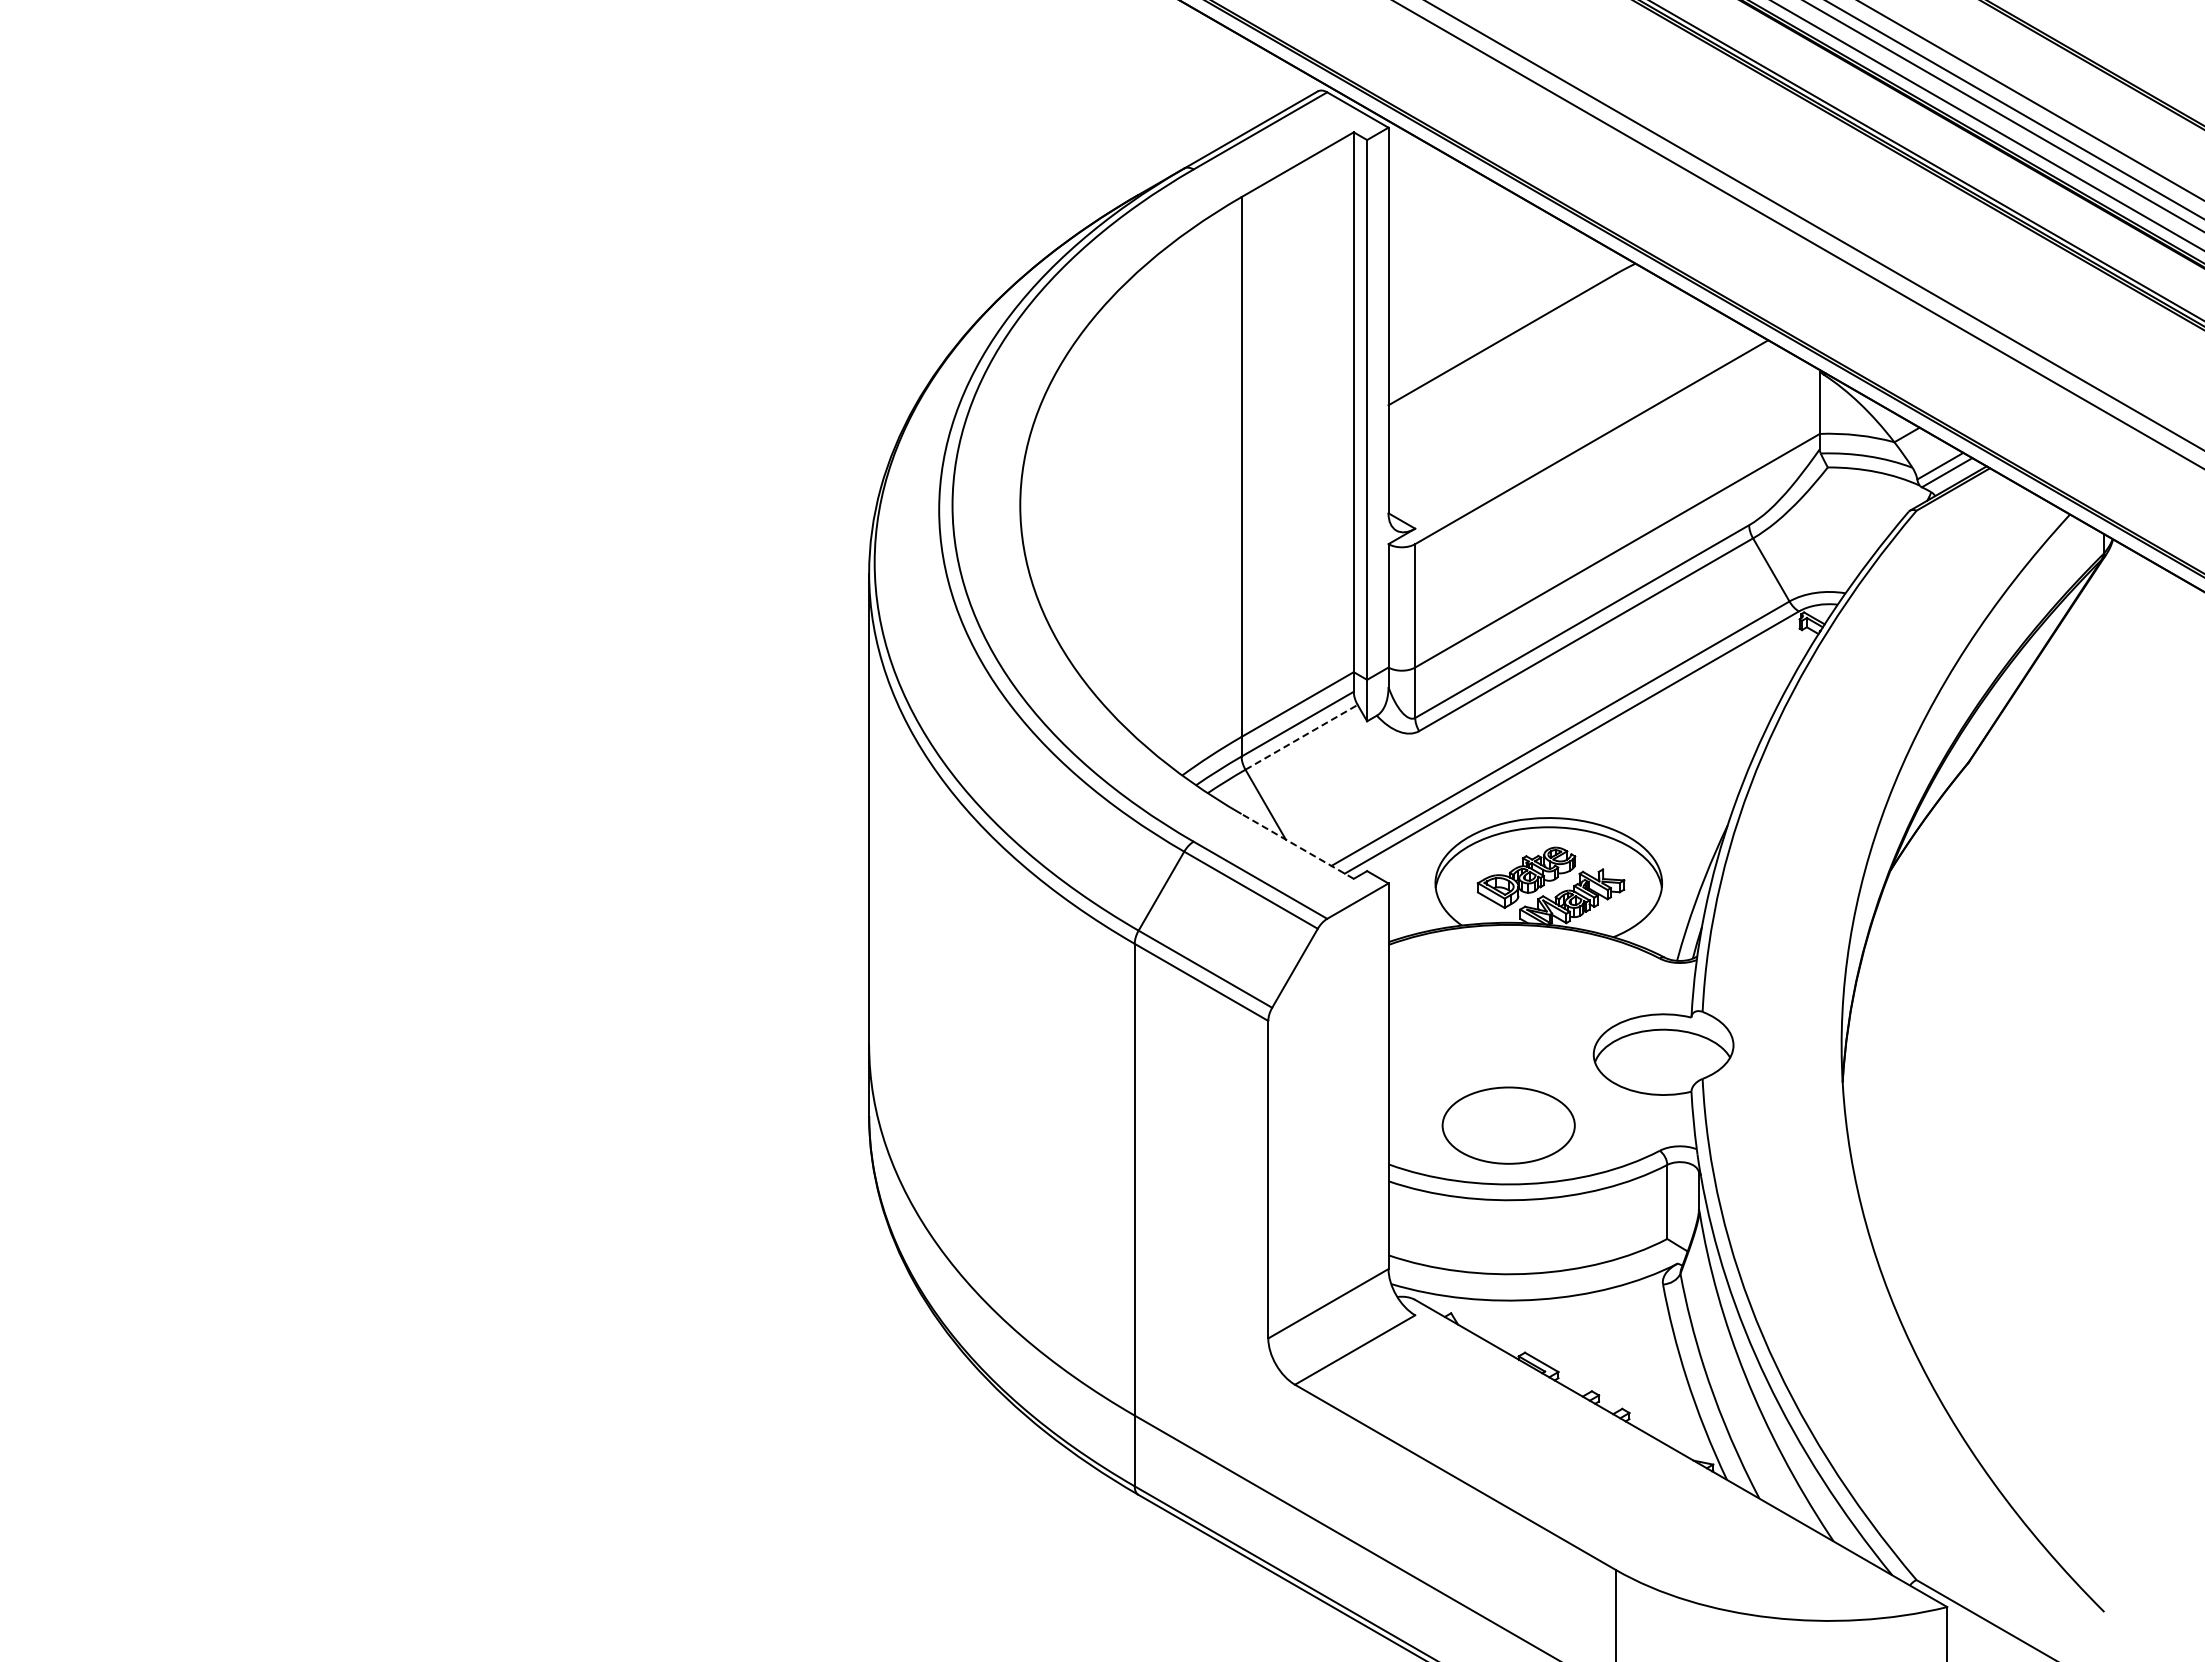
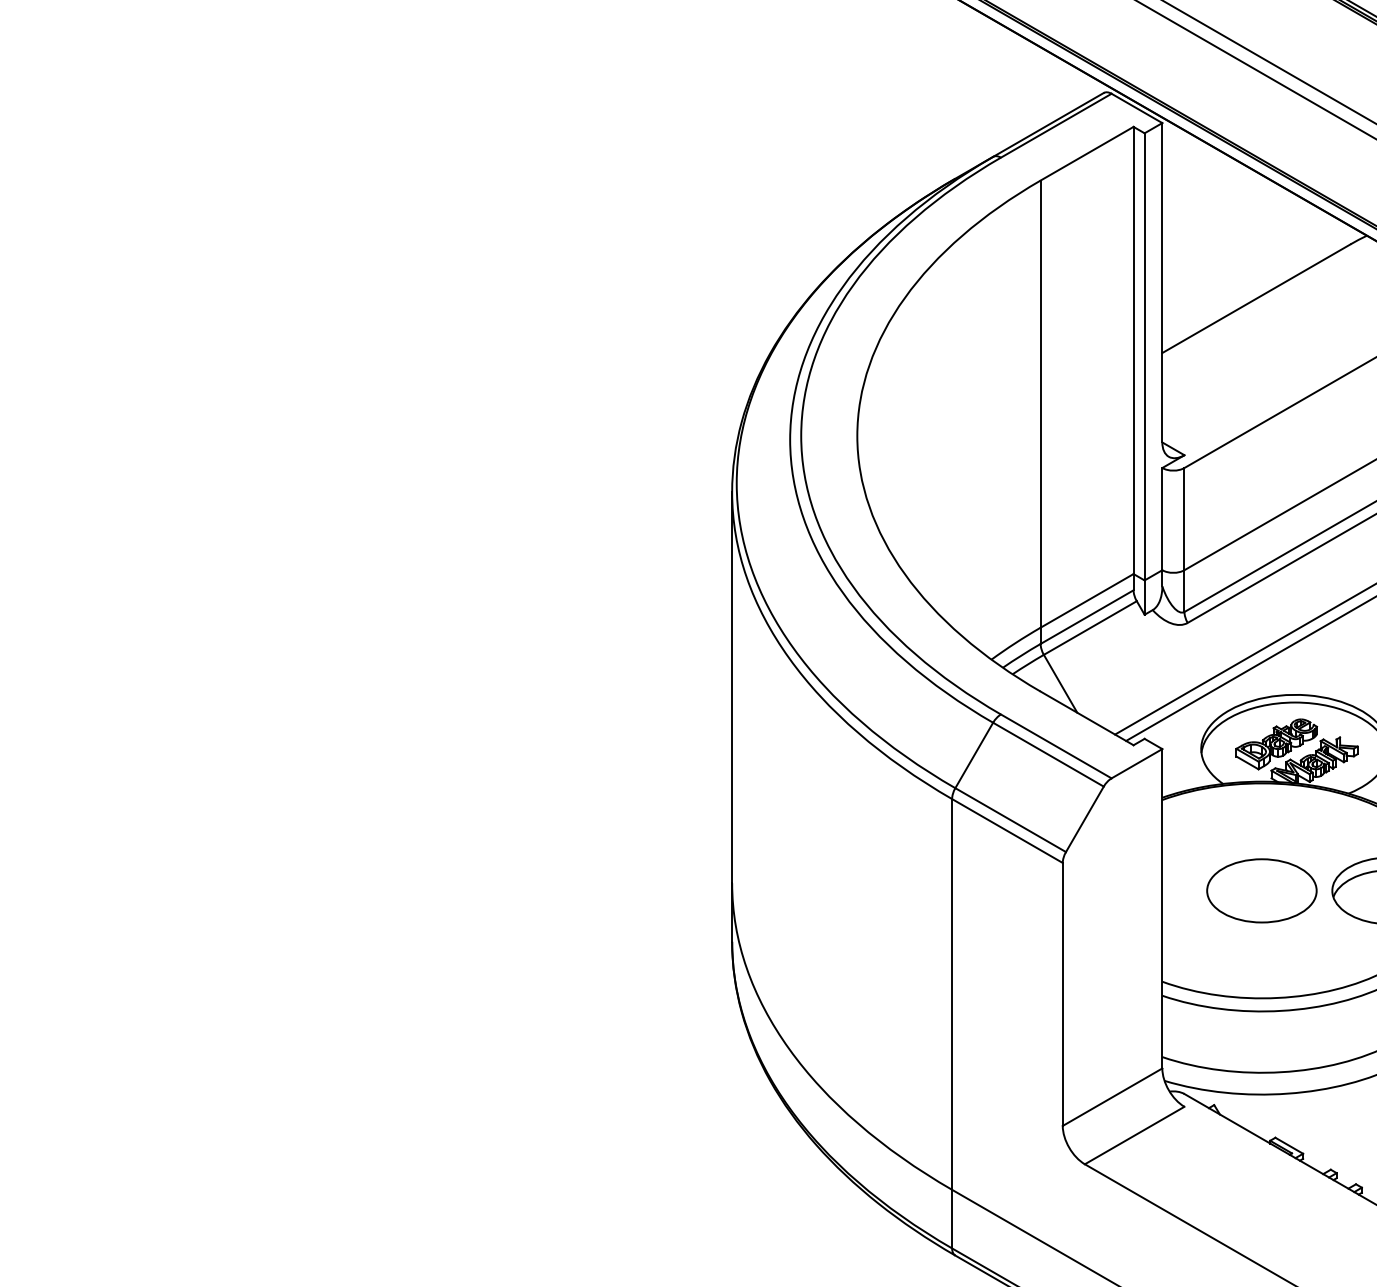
line: (1301, 737) -> (1090, 628), dashed -> solid
line: (1297, 846) -> (1086, 718), dashed -> solid
part: (1508, 1125) -> (1261, 890), moved

